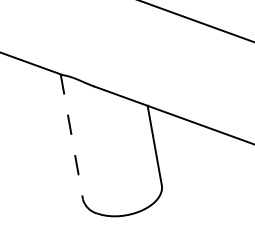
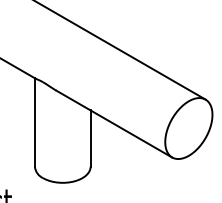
line: (71, 138) -> (34, 123), dashed -> solid

